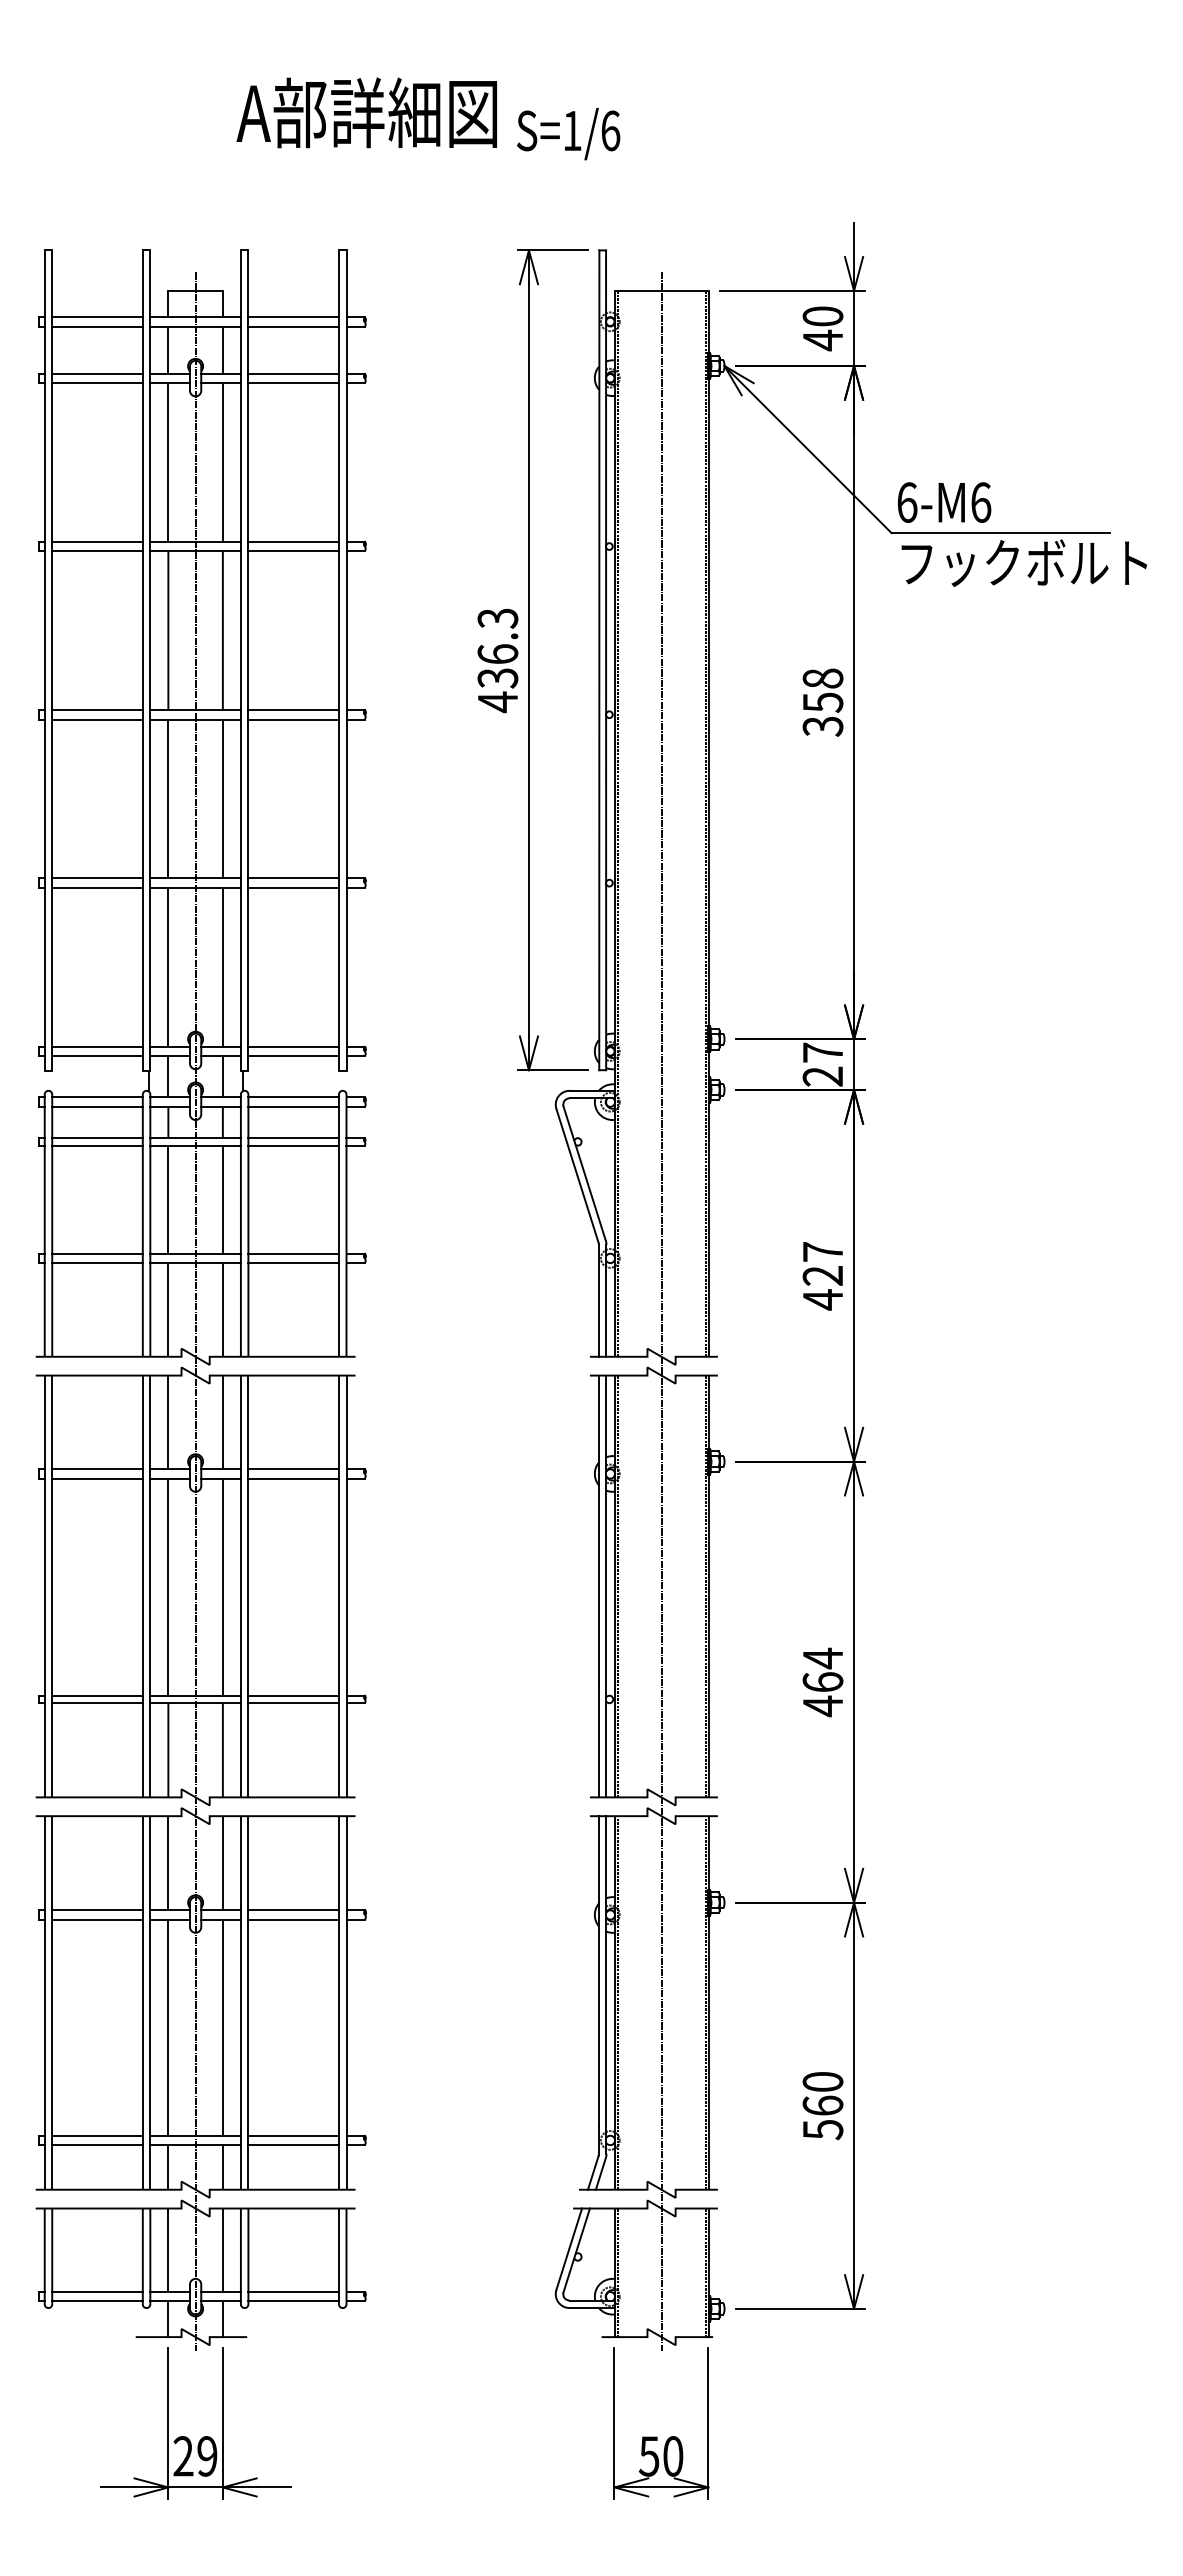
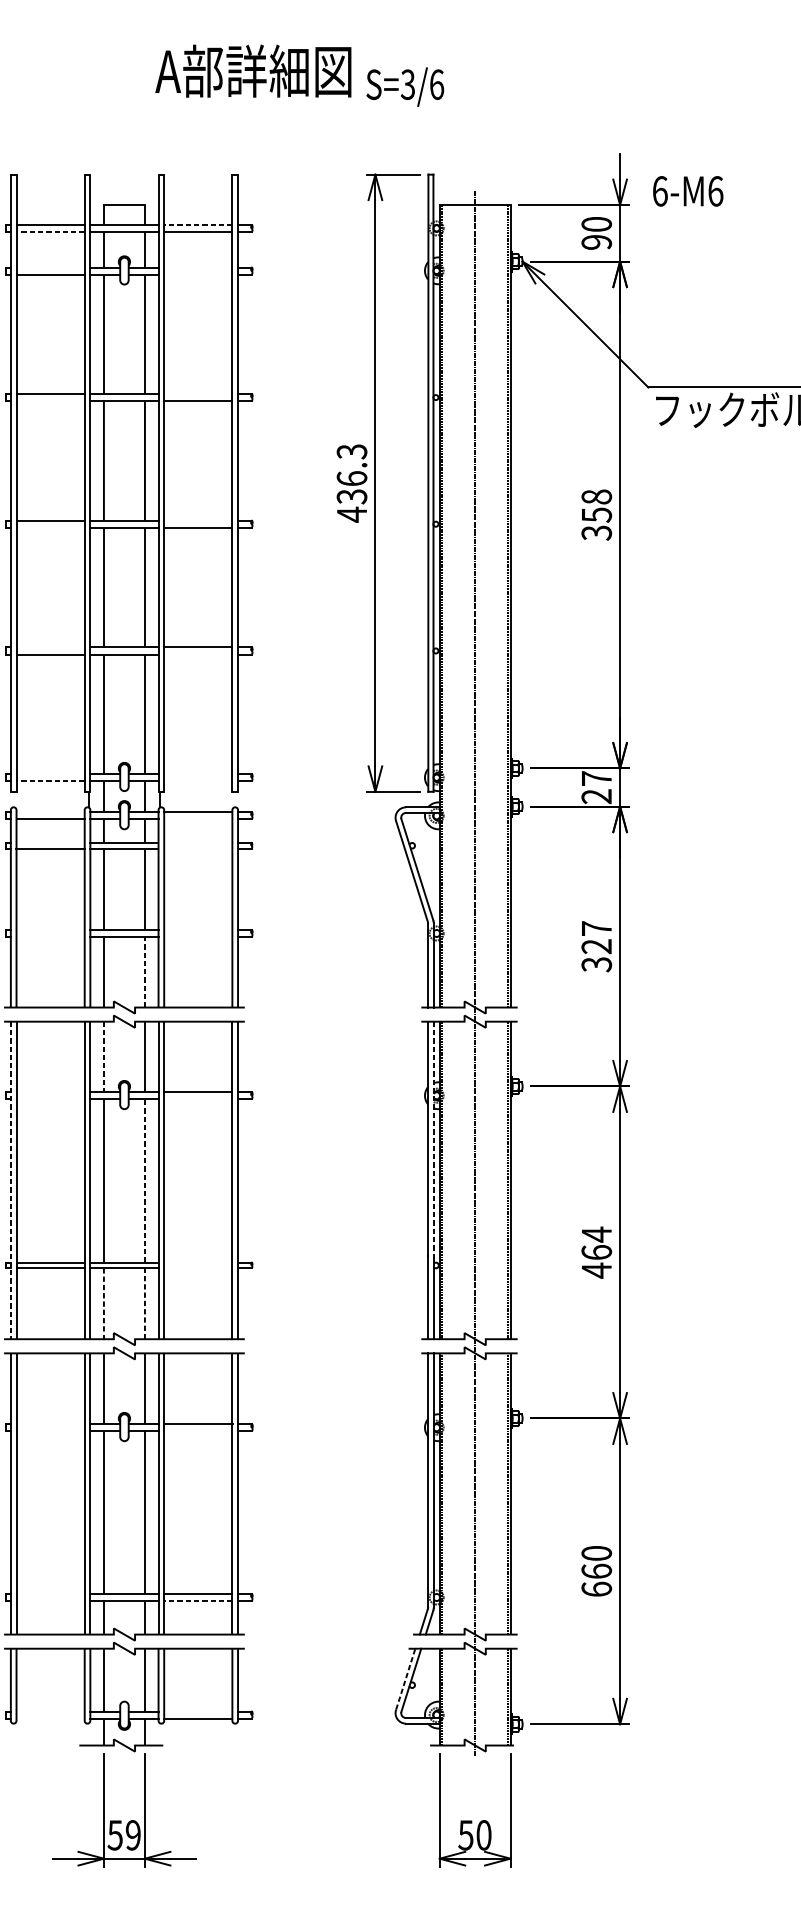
text: (571, 130) -> (407, 84), S=1/6 -> S=3/6
line: (293, 317) -> (198, 225), solid -> dashed
line: (97, 326) -> (50, 231), solid -> dashed
text: (822, 340) -> (596, 242), 40 -> 90
line: (97, 373) -> (50, 267), removed
line: (293, 373) -> (198, 267), removed
line: (293, 383) -> (198, 274), removed
text: (944, 502) -> (688, 191), moved
line: (293, 541) -> (198, 393), removed
line: (97, 551) -> (50, 401), removed
line: (293, 710) -> (198, 521), removed
line: (97, 719) -> (50, 527), removed
line: (97, 878) -> (50, 647), removed
line: (293, 887) -> (198, 654), removed
line: (97, 1046) -> (50, 773), removed
line: (293, 1046) -> (198, 773), removed
line: (97, 1056) -> (50, 781), solid -> dashed
line: (293, 1056) -> (198, 781), removed
line: (97, 1097) -> (50, 812), removed
line: (293, 1106) -> (198, 819), removed
line: (97, 1138) -> (50, 843), removed
line: (293, 1138) -> (198, 843), removed
line: (293, 1145) -> (198, 848), removed
line: (97, 1253) -> (50, 929), removed
line: (293, 1253) -> (198, 929), removed
line: (97, 1263) -> (50, 937), removed
line: (293, 1263) -> (198, 937), removed
text: (822, 1299) -> (596, 964), 427 -> 327
line: (222, 1309) -> (144, 971), solid -> dashed
line: (195, 1311) -> (124, 973), removed
line: (168, 1422) -> (104, 1057), solid -> dashed
line: (97, 1469) -> (50, 1092), removed
line: (97, 1478) -> (50, 1099), removed
line: (293, 1478) -> (198, 1099), removed
line: (606, 1531) -> (433, 1139), solid -> dashed
line: (44, 1586) -> (10, 1180), solid -> dashed
line: (222, 1587) -> (144, 1181), solid -> dashed
line: (293, 1695) -> (198, 1262), removed
line: (293, 1703) -> (198, 1268), removed
line: (222, 1749) -> (144, 1303), solid -> dashed
line: (168, 1750) -> (104, 1303), solid -> dashed
line: (97, 1910) -> (50, 1424), removed
line: (97, 1919) -> (50, 1431), removed
line: (293, 1919) -> (198, 1431), removed
text: (822, 2129) -> (596, 1589), 560 -> 660
line: (97, 2135) -> (50, 1593), removed
line: (97, 2145) -> (50, 1601), removed
line: (293, 2145) -> (198, 1601), solid -> dashed
line: (569, 2248) -> (405, 1678), solid -> dashed
line: (97, 2292) -> (50, 1711), removed
line: (293, 2292) -> (198, 1711), removed
line: (97, 2301) -> (50, 1718), removed
text: (183, 2456) -> (115, 1835), 29 -> 59

